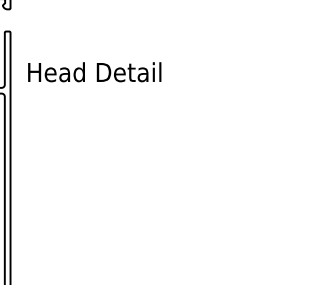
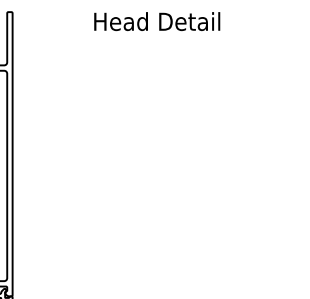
text: (95, 72) -> (157, 21), moved

